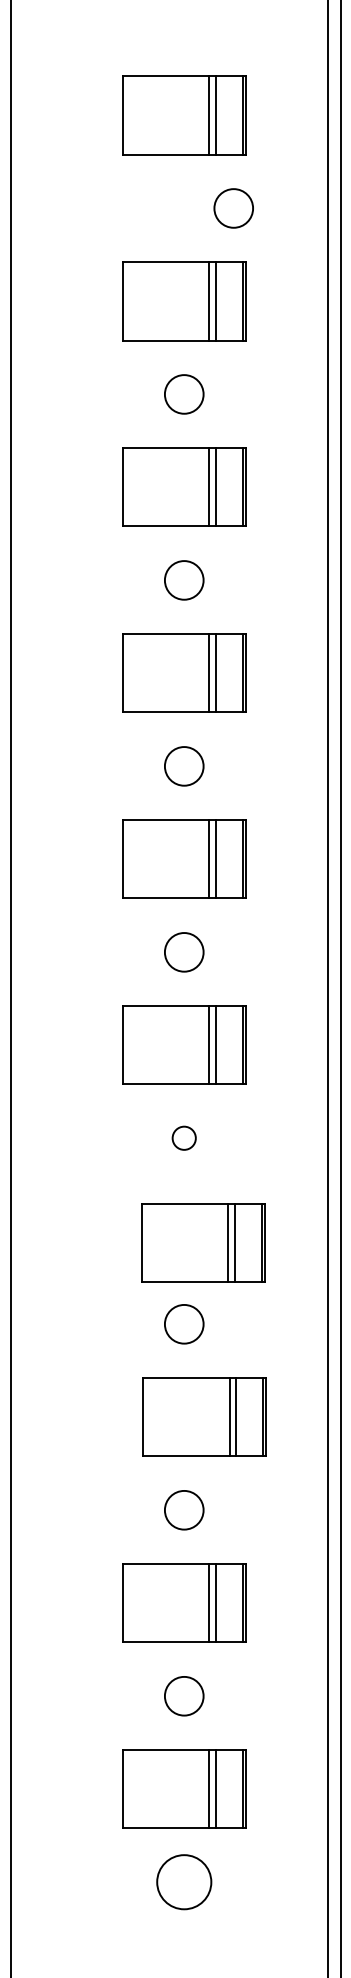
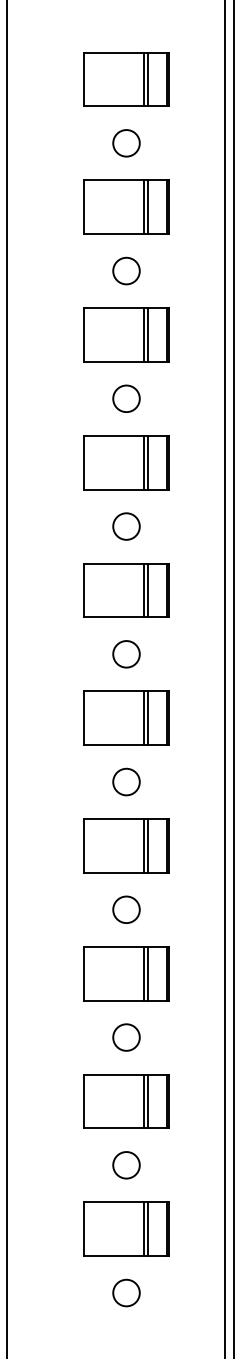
circle: (233, 208) -> (126, 143), moved
circle: (184, 1137) -> (126, 781), size x1.67
part: (203, 1242) -> (126, 845), moved
part: (204, 1417) -> (126, 973), moved
circle: (184, 1881) -> (126, 1292), size x0.71

